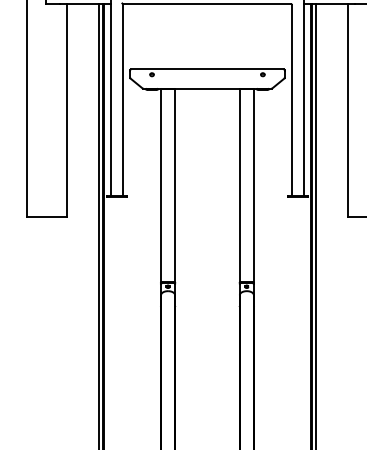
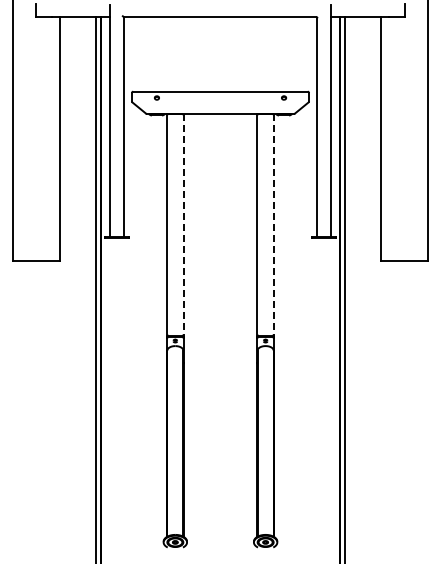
line: (175, 185) -> (183, 225), solid -> dashed
line: (254, 185) -> (274, 225), solid -> dashed

